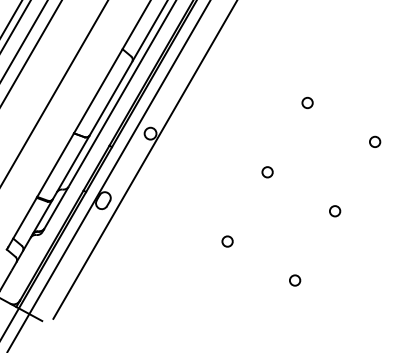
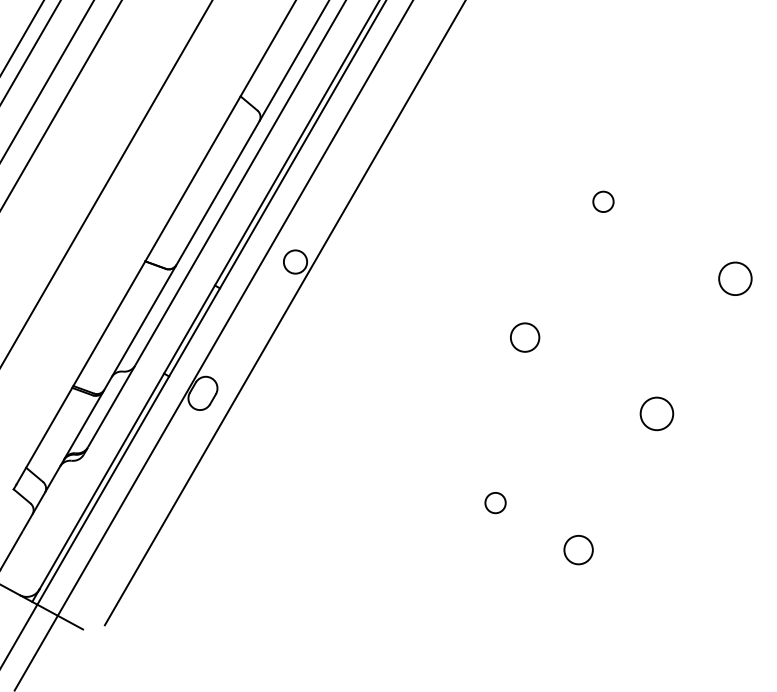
circle: (375, 141) -> (736, 277), size x1.6
circle: (267, 172) -> (524, 338), size x1.4
circle: (335, 211) -> (658, 414), size x1.6
circle: (227, 241) -> (495, 502), moved
circle: (295, 280) -> (579, 549), size x1.4

